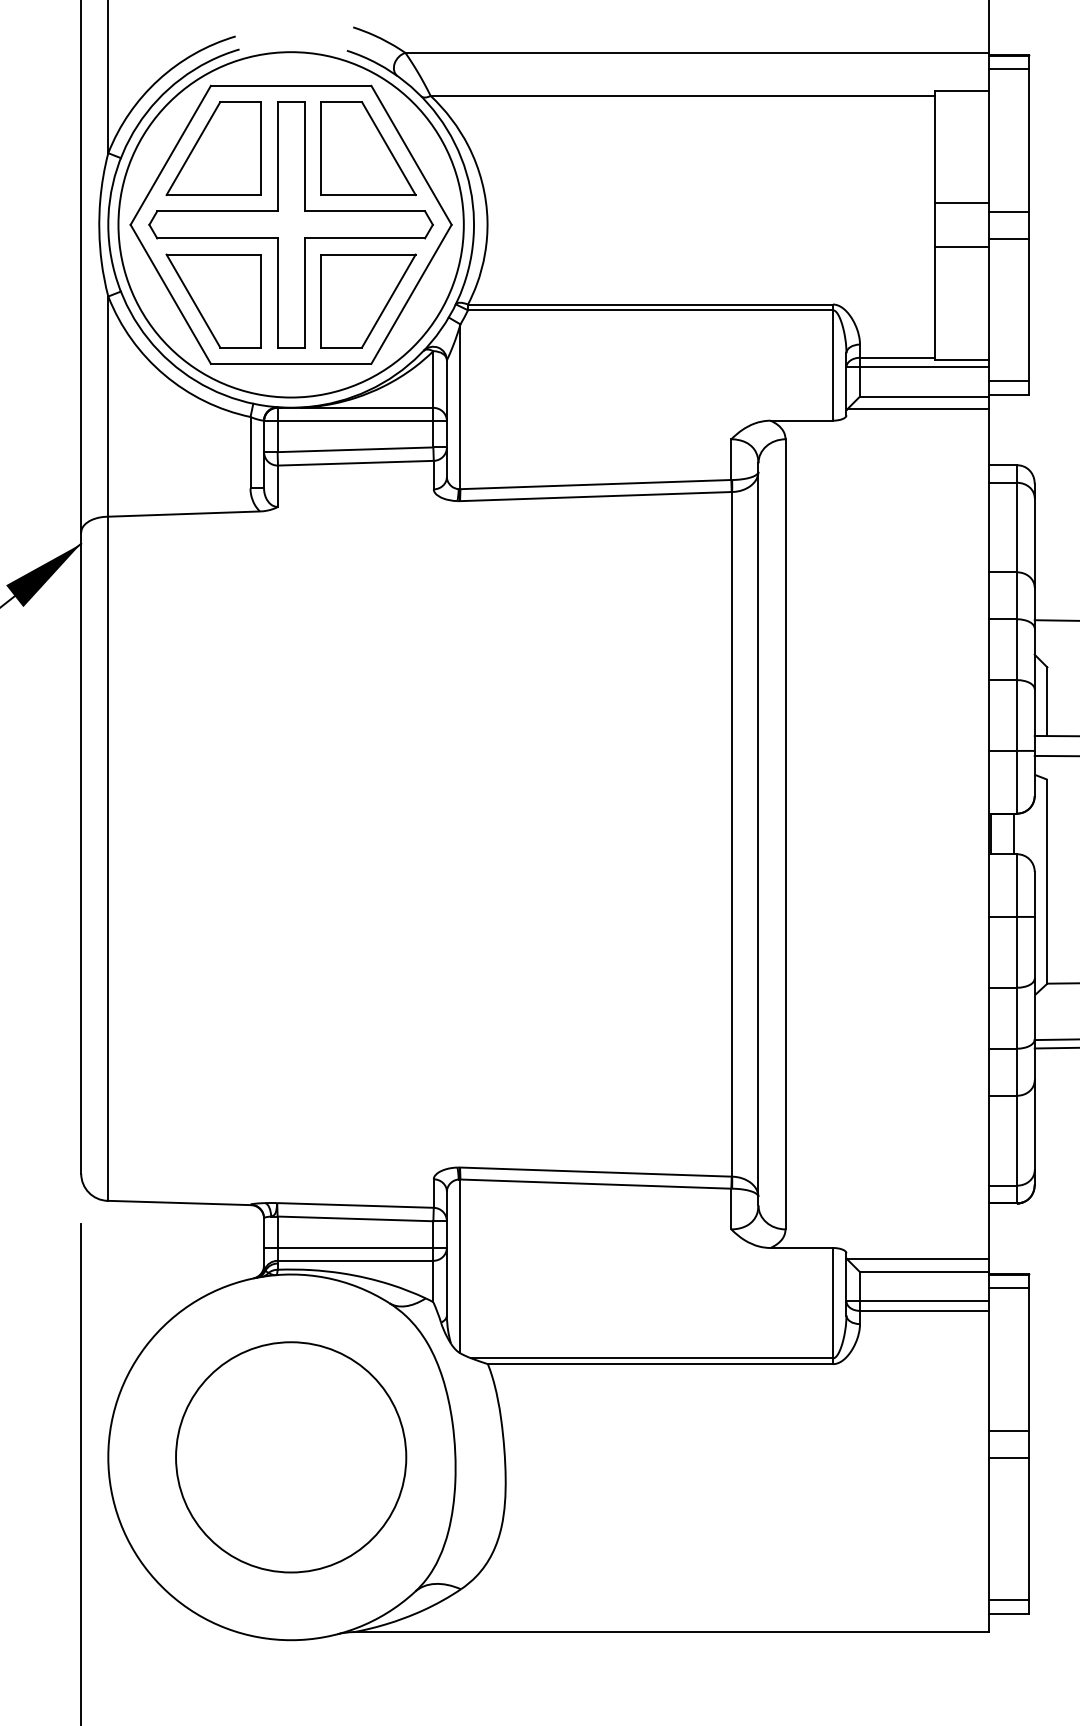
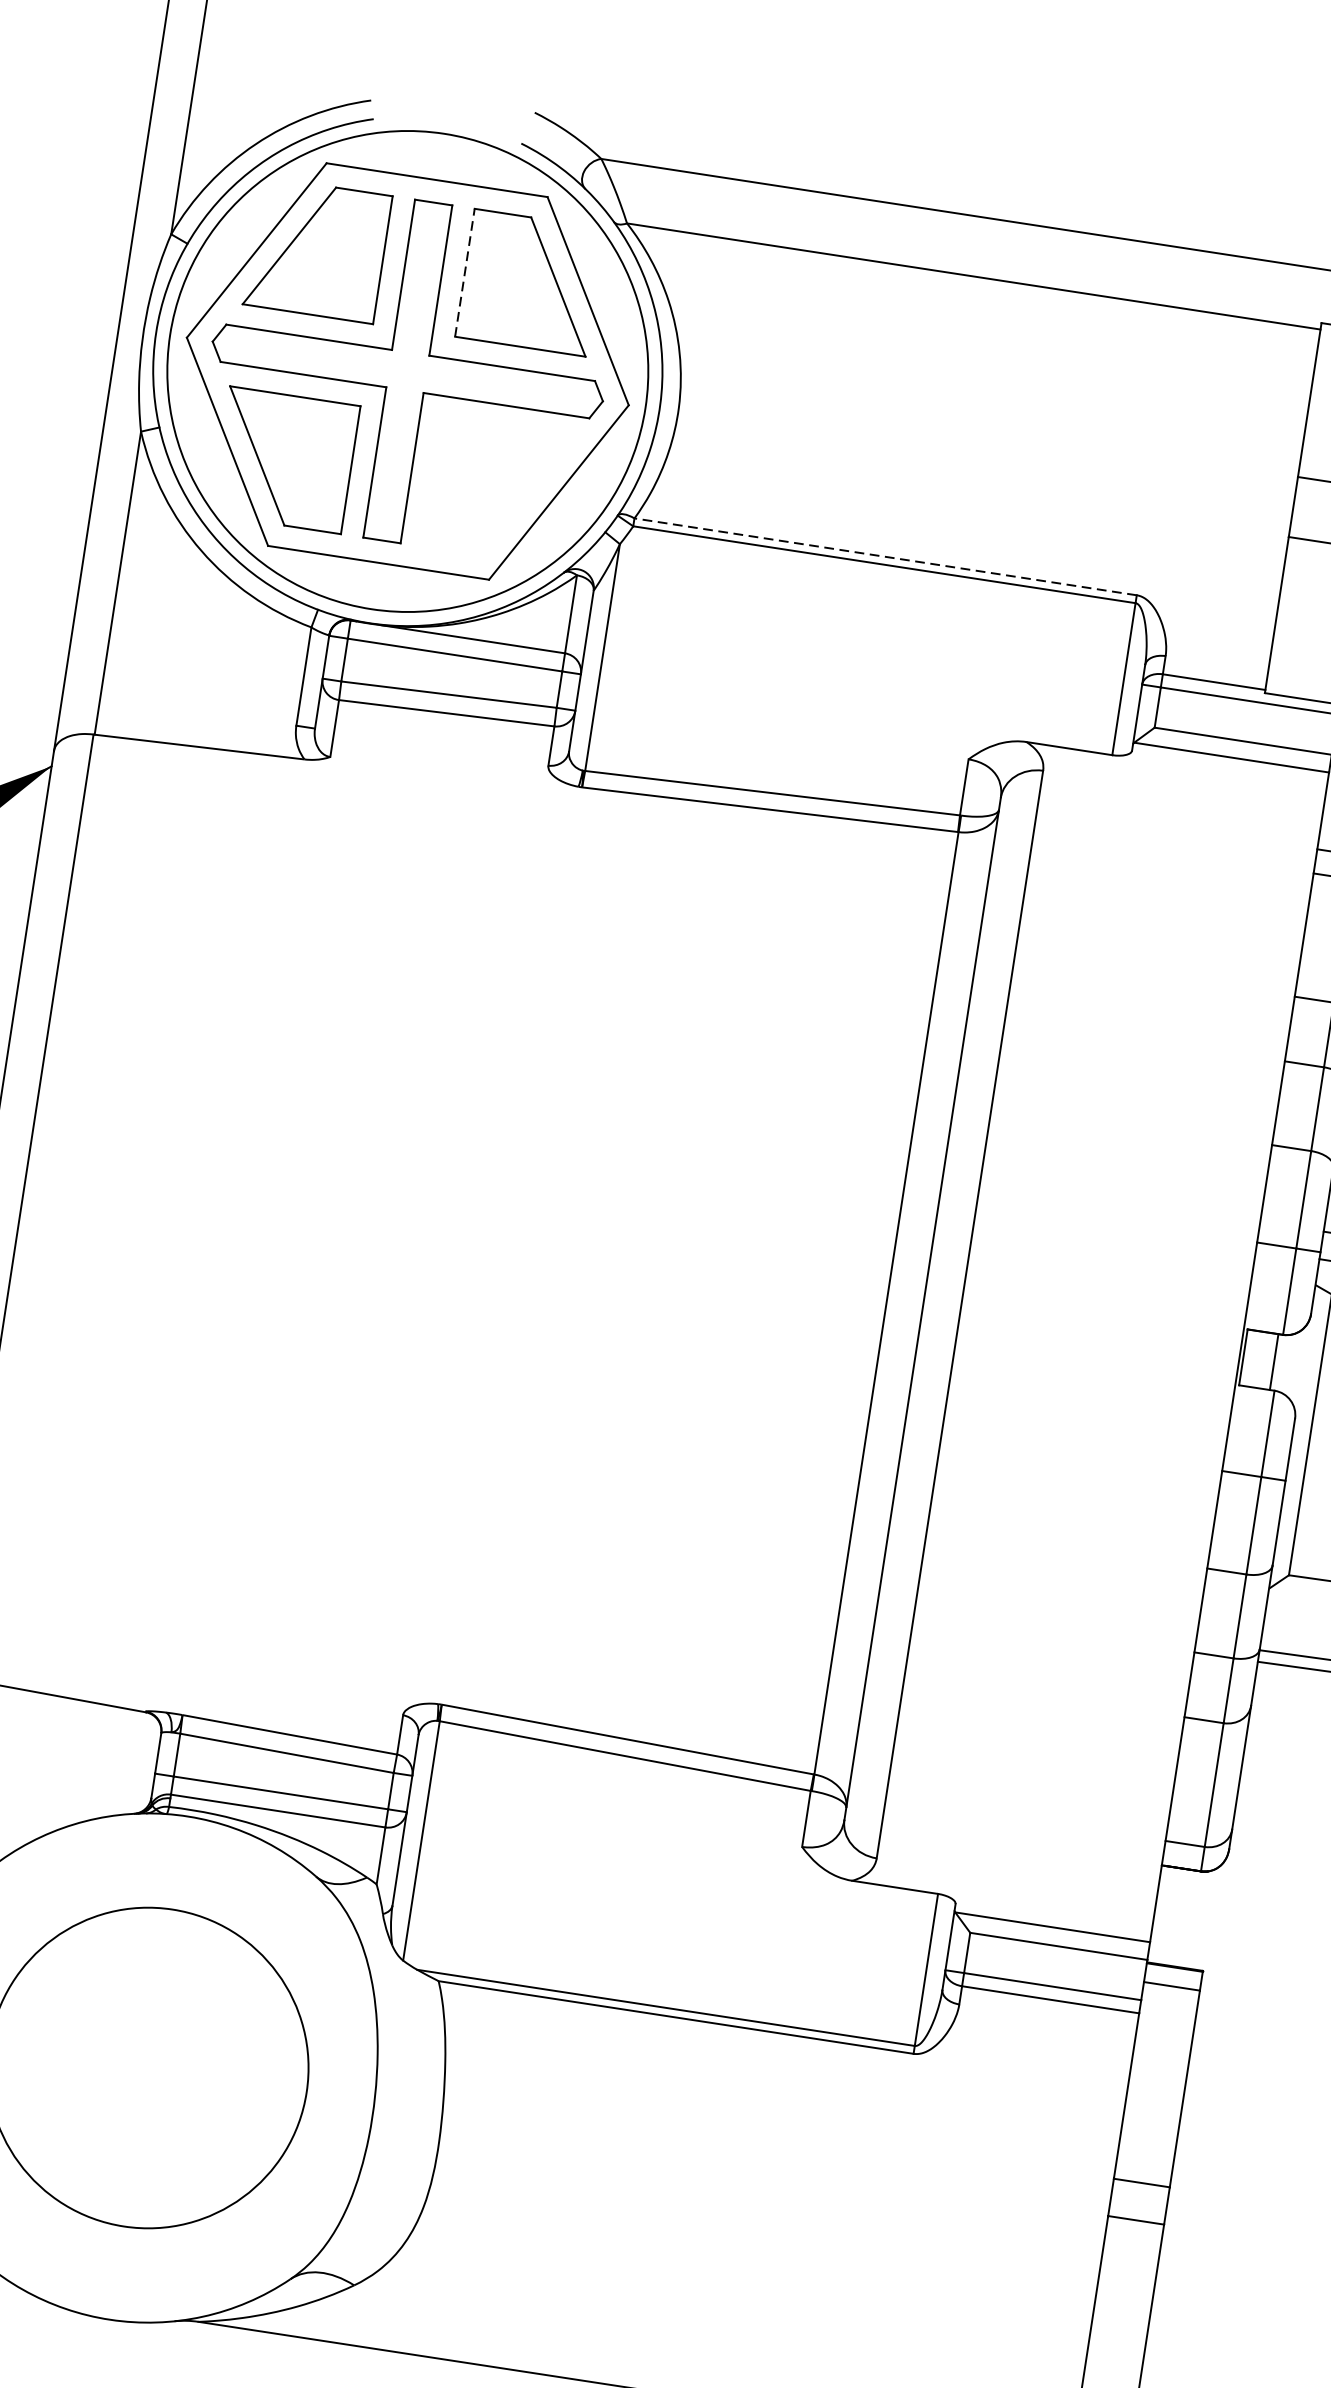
line: (320, 148) -> (464, 272), solid -> dashed
part: (368, 300) -> (498, 491), removed
line: (649, 304) -> (884, 556), solid -> dashed

